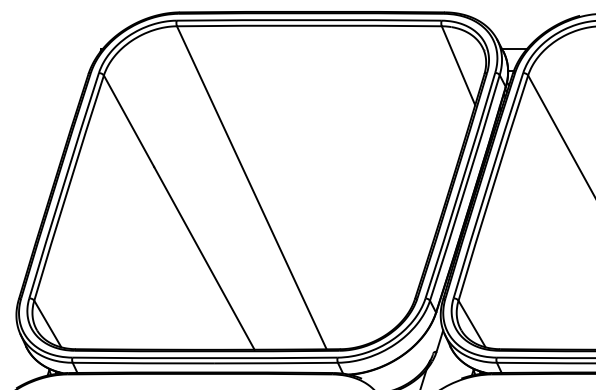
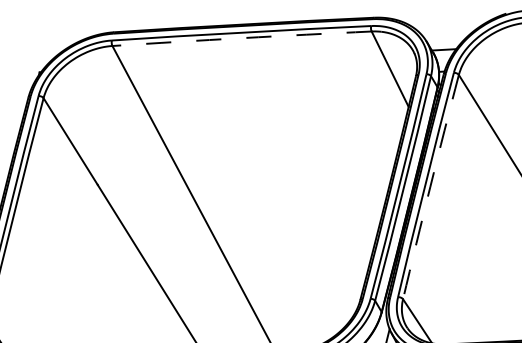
arc: (309, 25) -> (242, 37), solid -> dashed
arc: (492, 187) -> (430, 186), solid -> dashed

